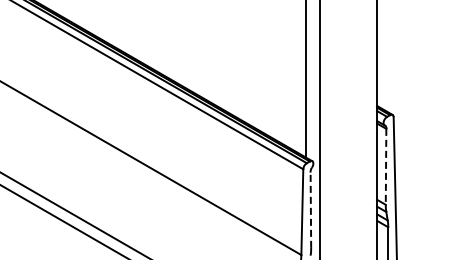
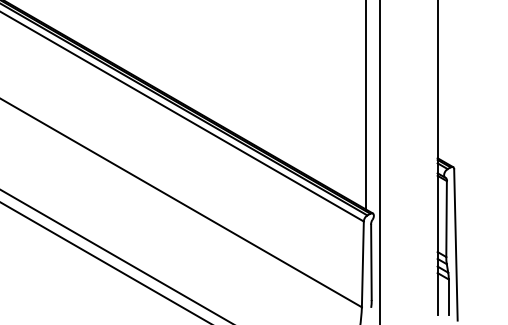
line: (385, 167) -> (446, 219), dashed -> solid
line: (310, 210) -> (371, 262), dashed -> solid

